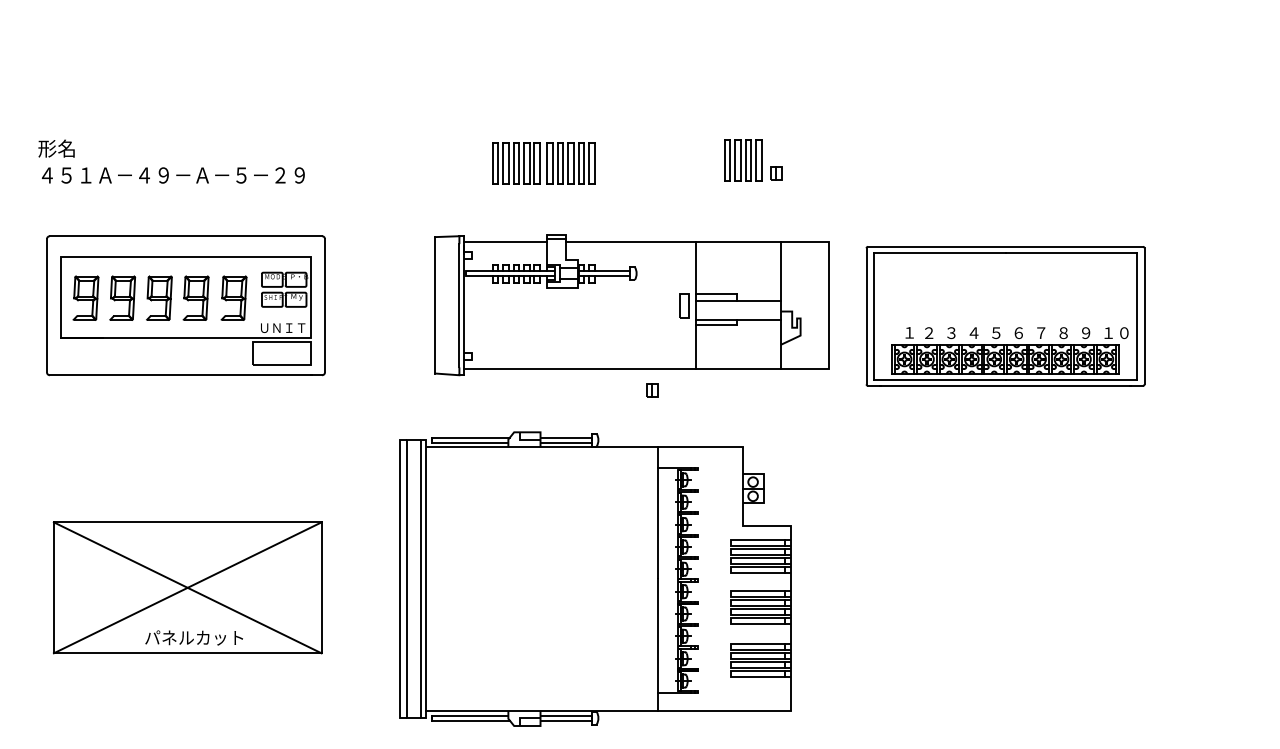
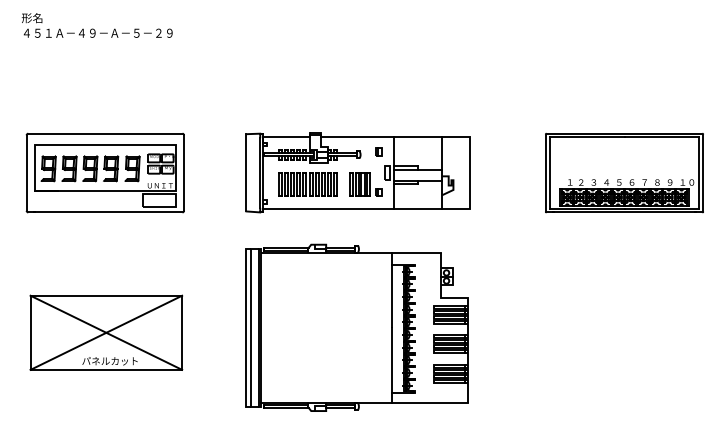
part: (753, 159) -> (365, 184), moved
text: (170, 161) -> (96, 25), moved
part: (542, 163) -> (307, 184), moved
part: (1005, 317) -> (624, 173), moved
part: (652, 389) -> (378, 151), moved
part: (594, 578) -> (356, 327), moved

